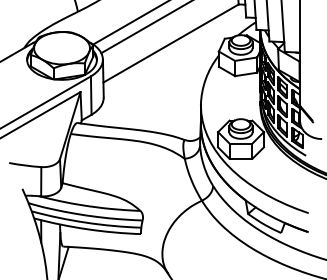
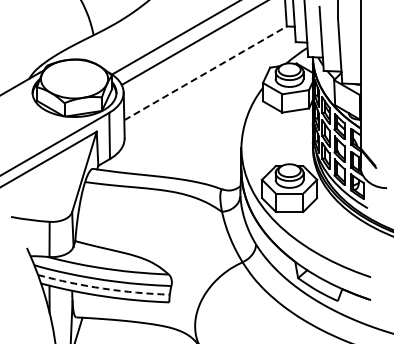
line: (171, 43) -> (205, 73), solid -> dashed
arc: (86, 222) -> (103, 288), solid -> dashed

